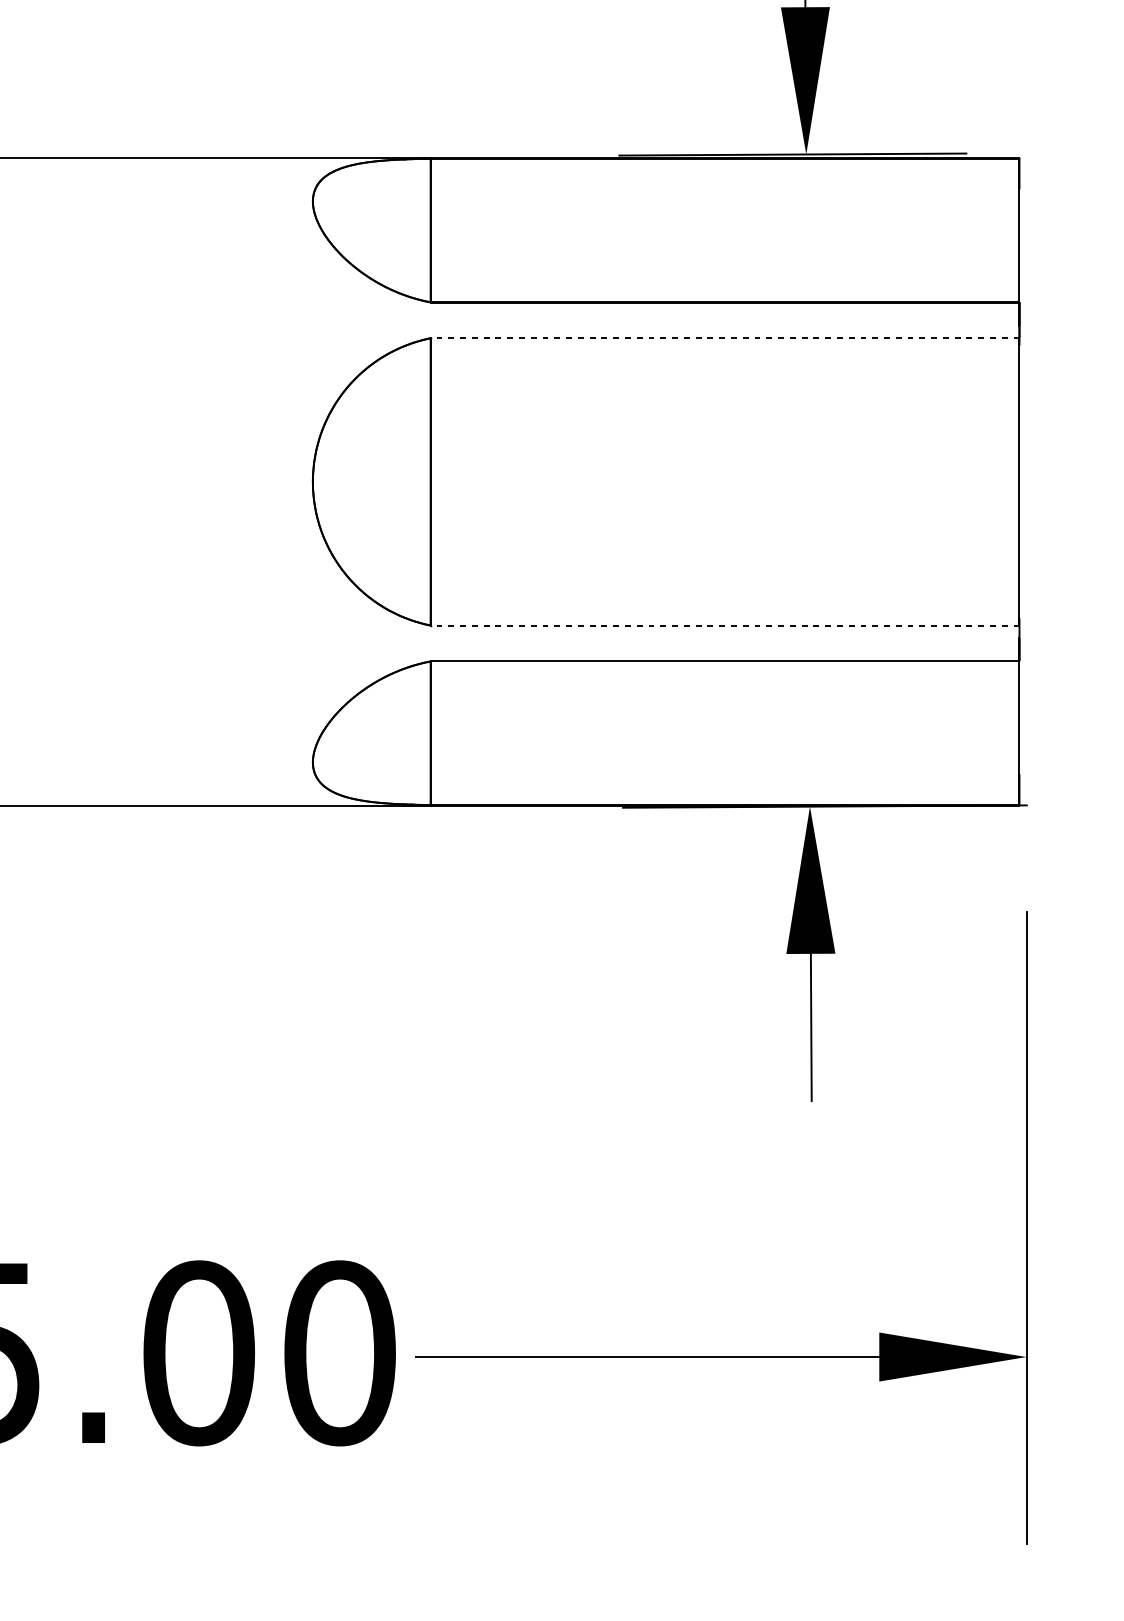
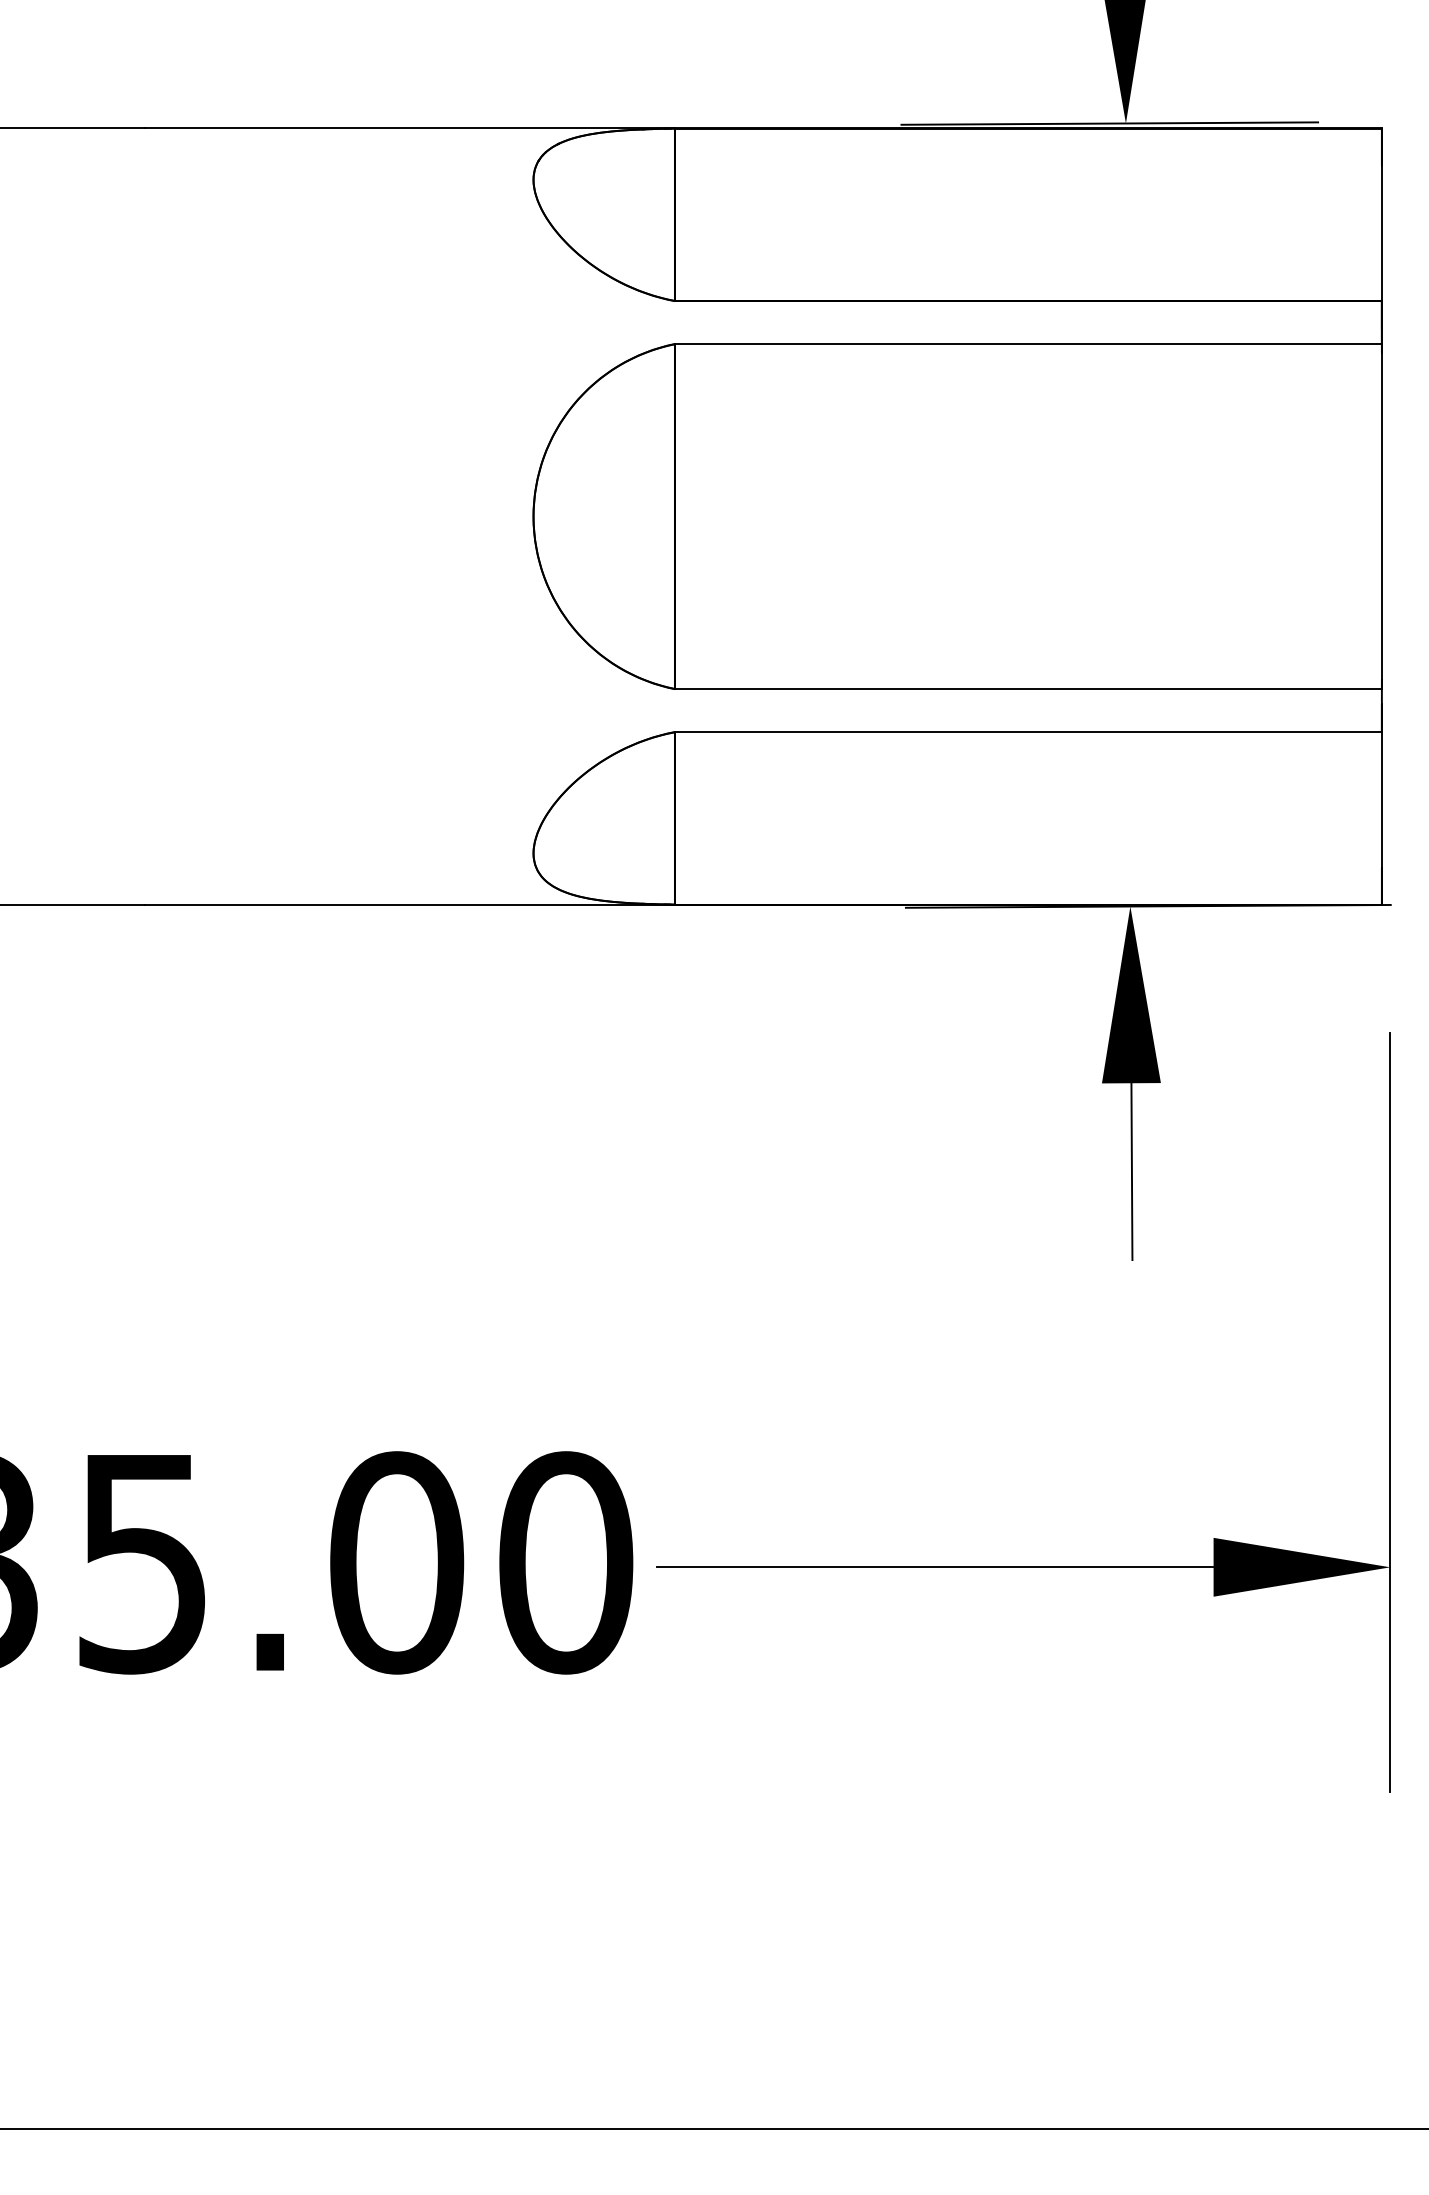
line: (724, 337) -> (1027, 343), dashed -> solid
line: (724, 625) -> (1027, 689), dashed -> solid

